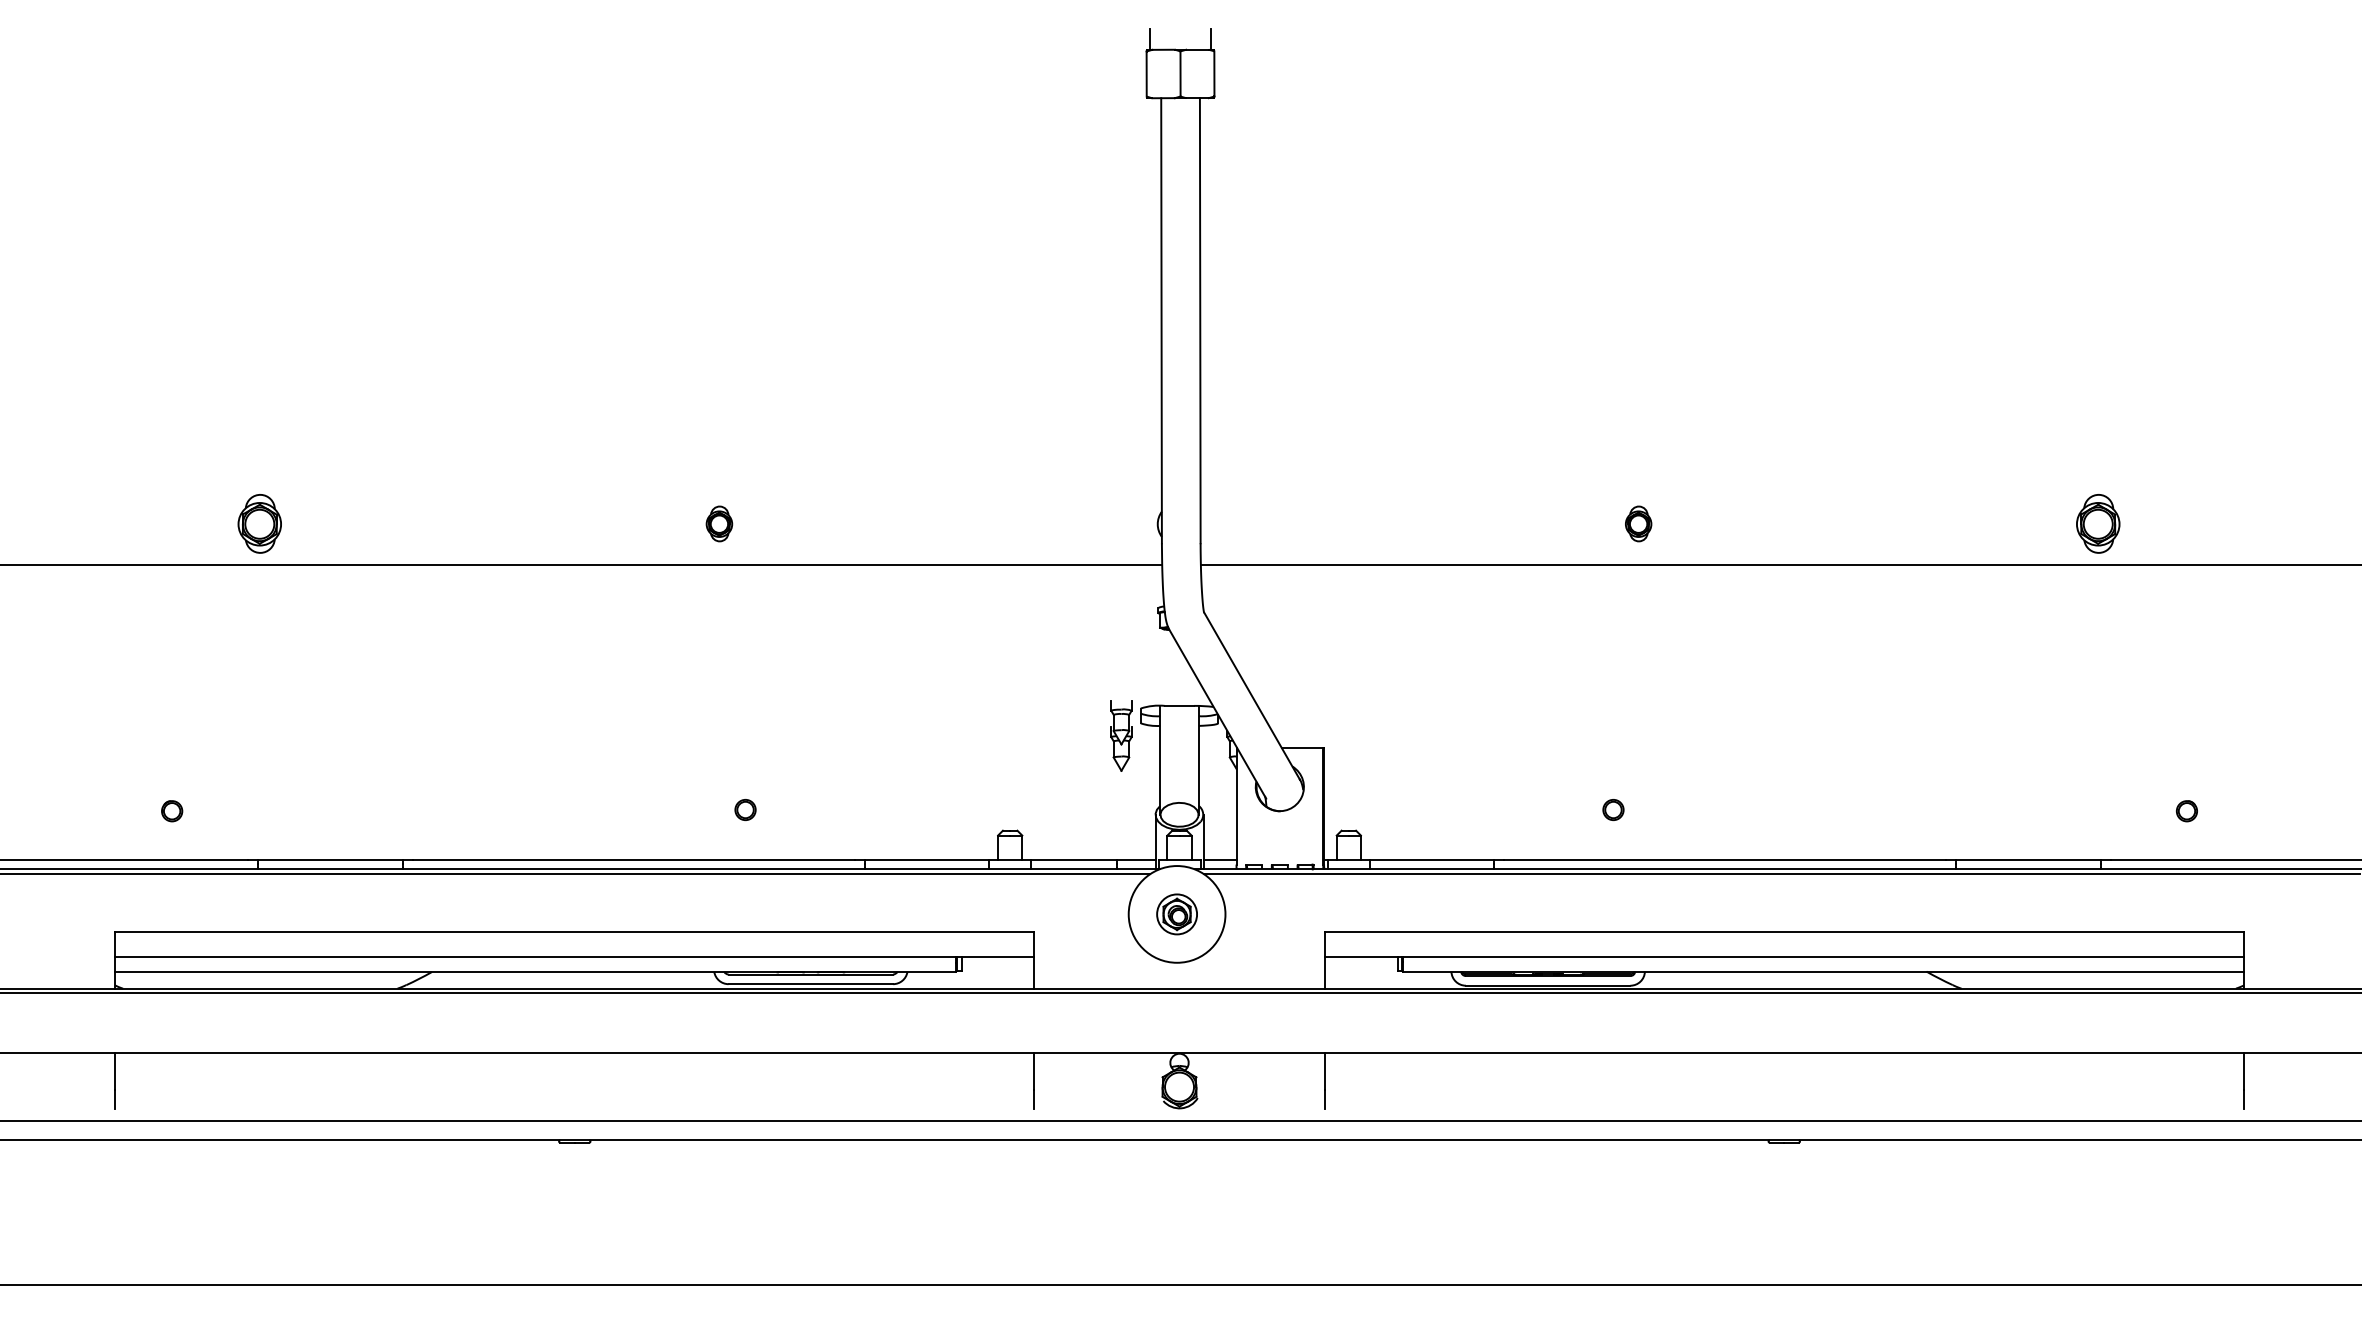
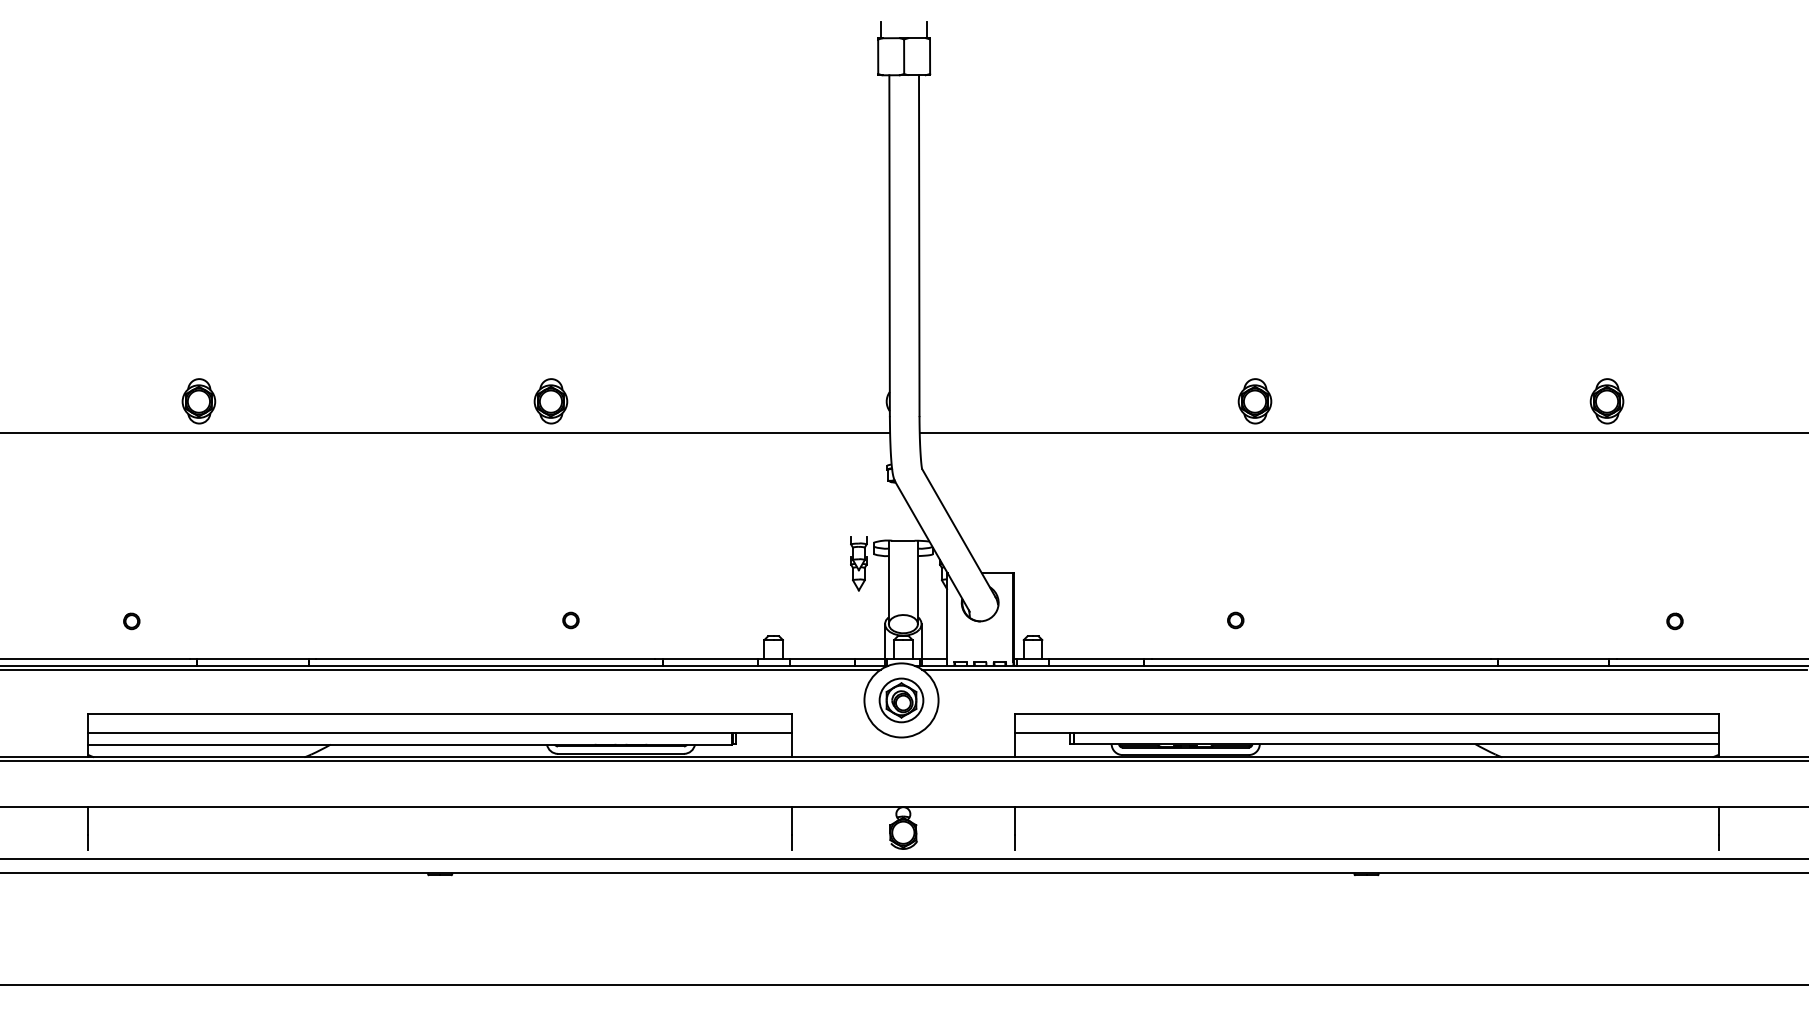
part: (718, 524) -> (550, 401), size x1.67
part: (1637, 524) -> (1254, 401), size x1.67
part: (1177, 914) -> (901, 700), size x1.43

